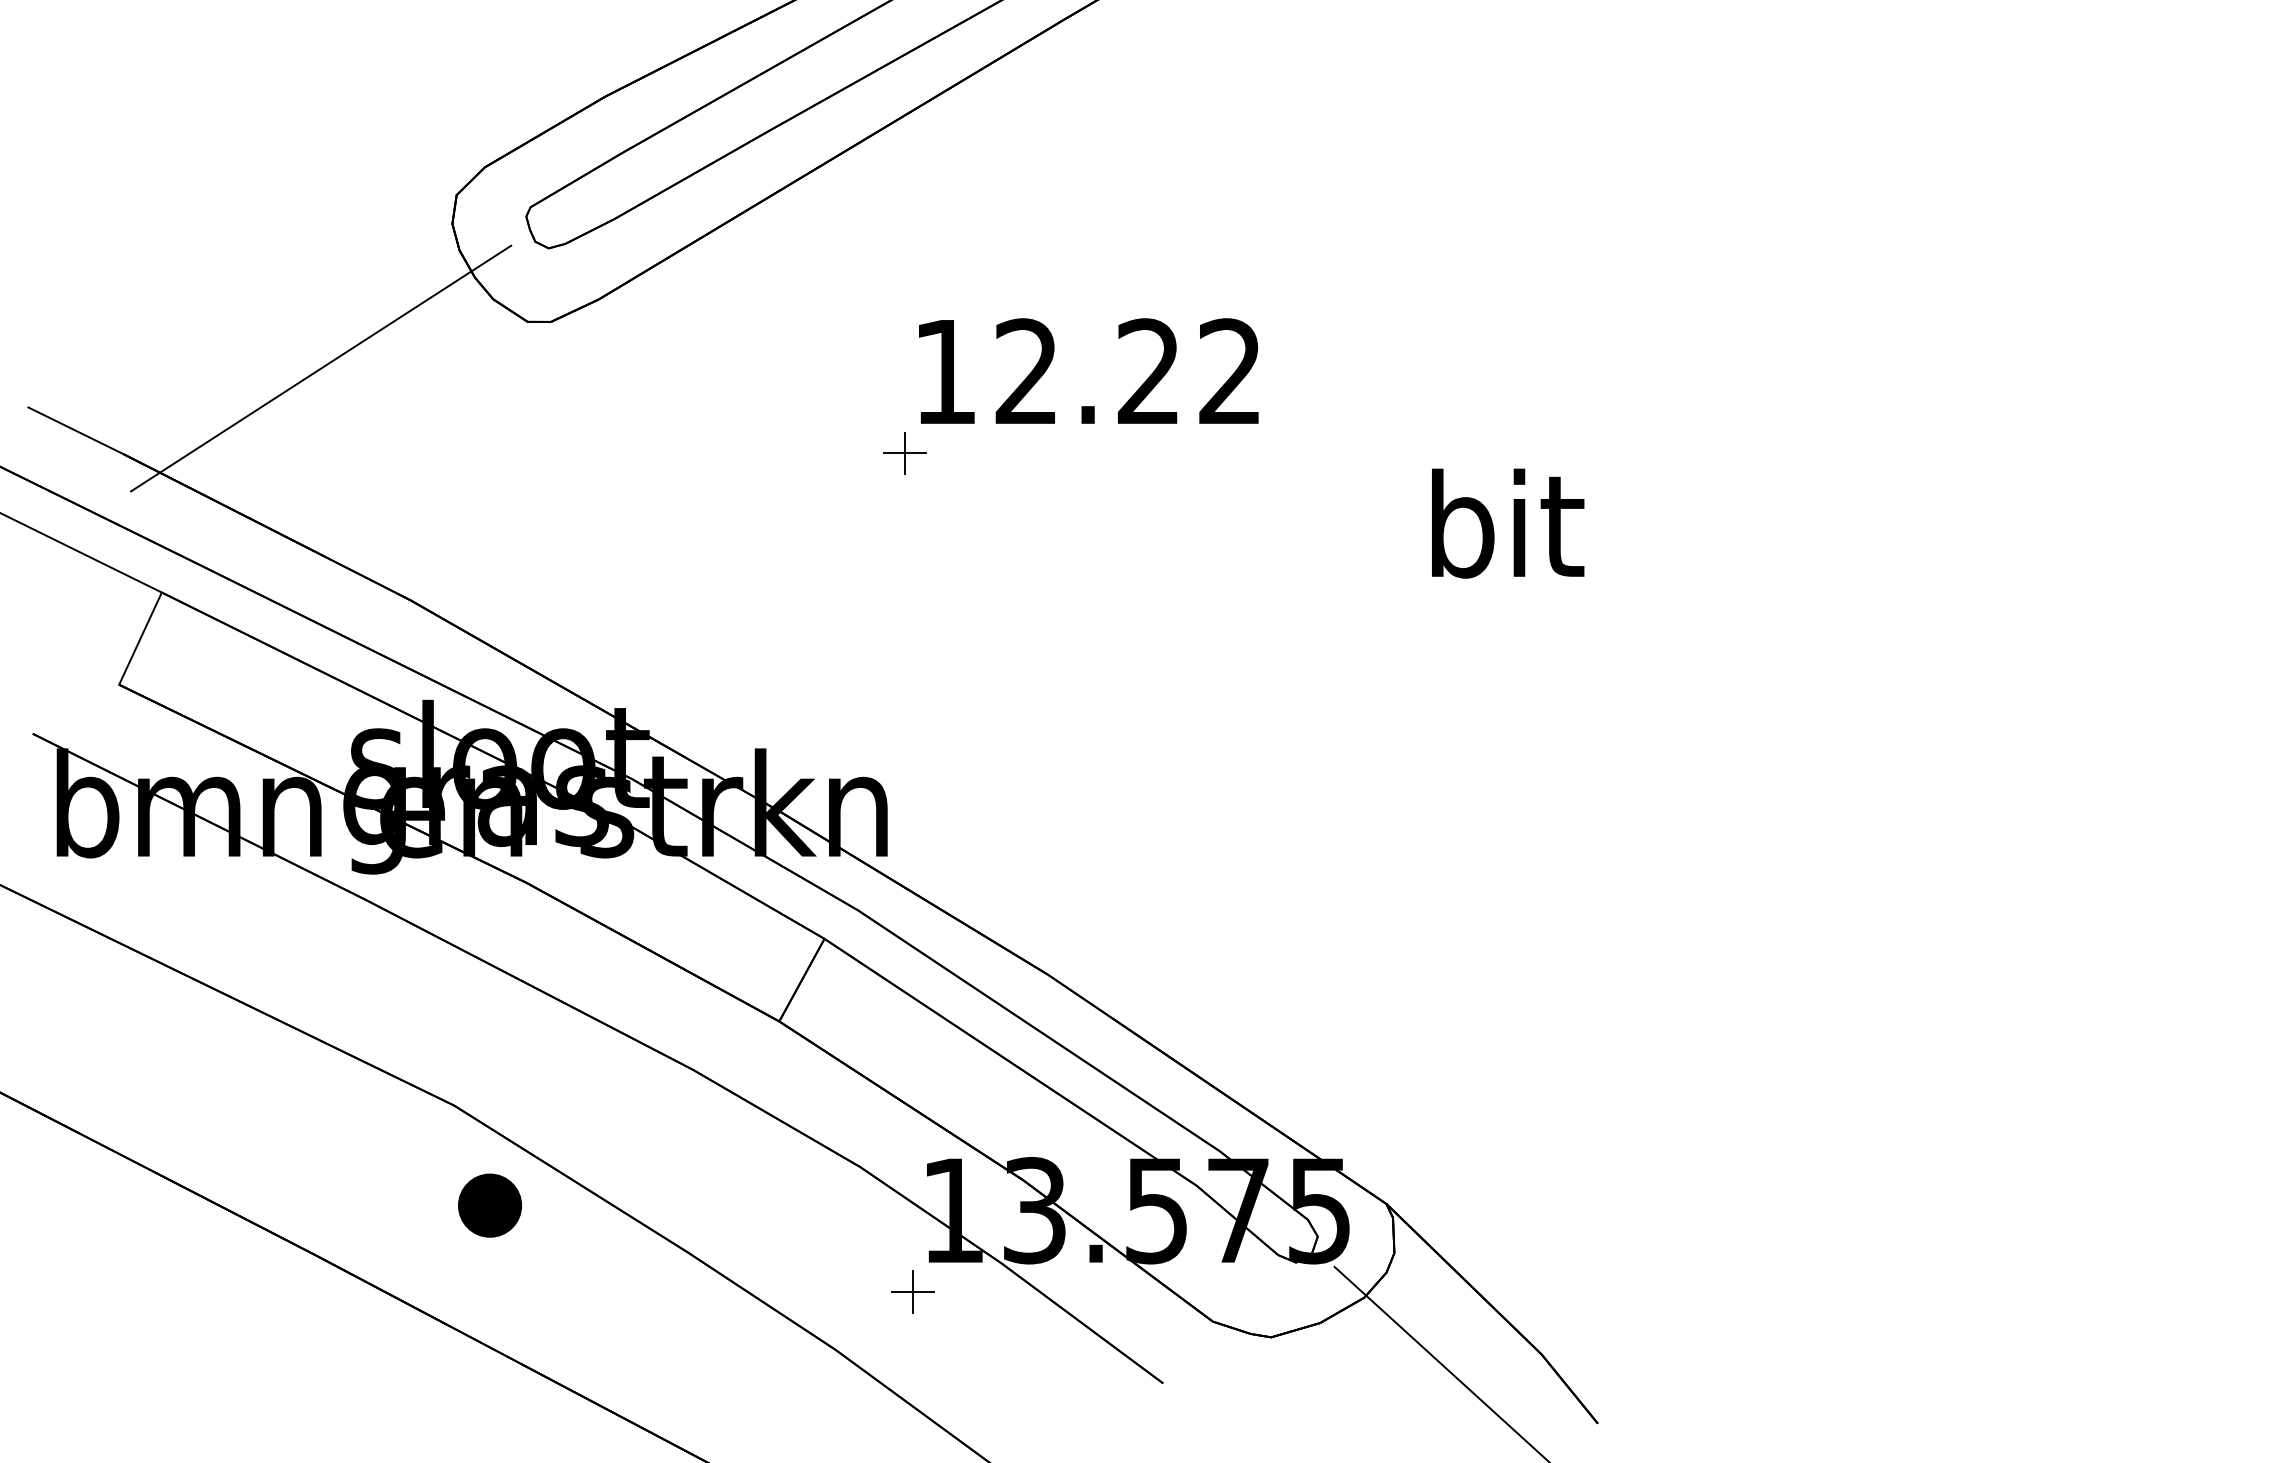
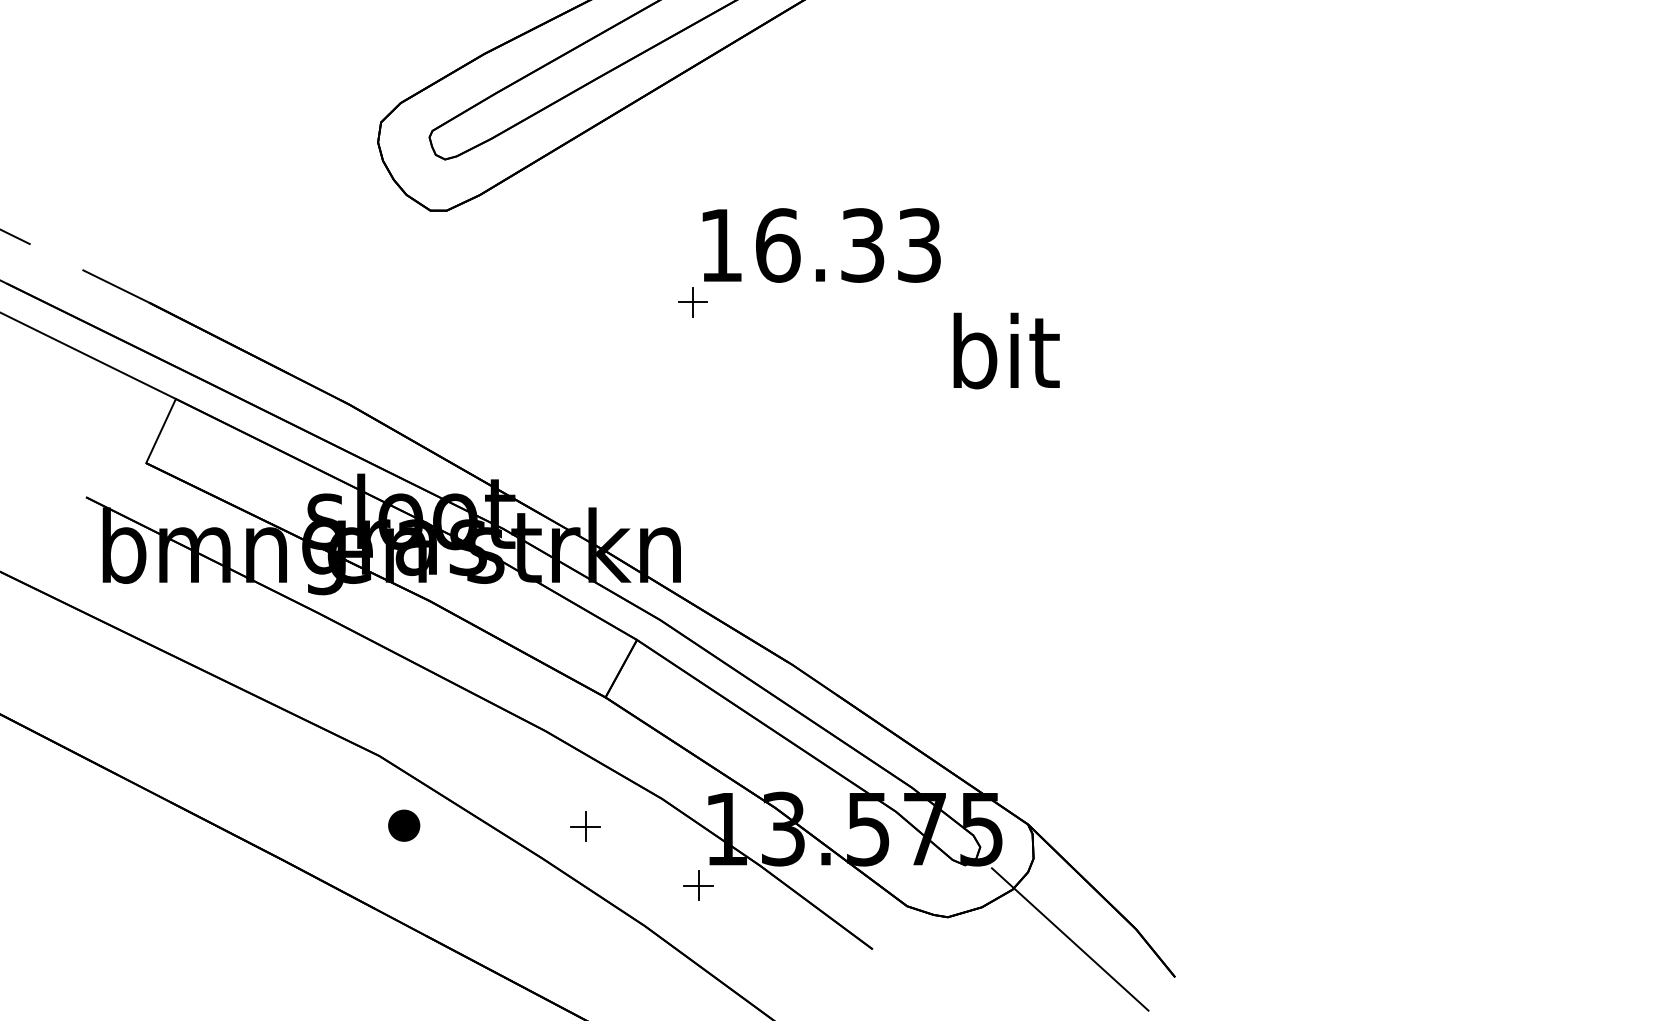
line: (320, 367) -> (286, 242), removed
text: (1128, 371) -> (848, 245), 12.22 -> 16.33
text: (1507, 522) -> (1006, 350), moved
part: (488, 1205) -> (403, 825), size x0.7
part: (750, 1206) -> (585, 826), added

